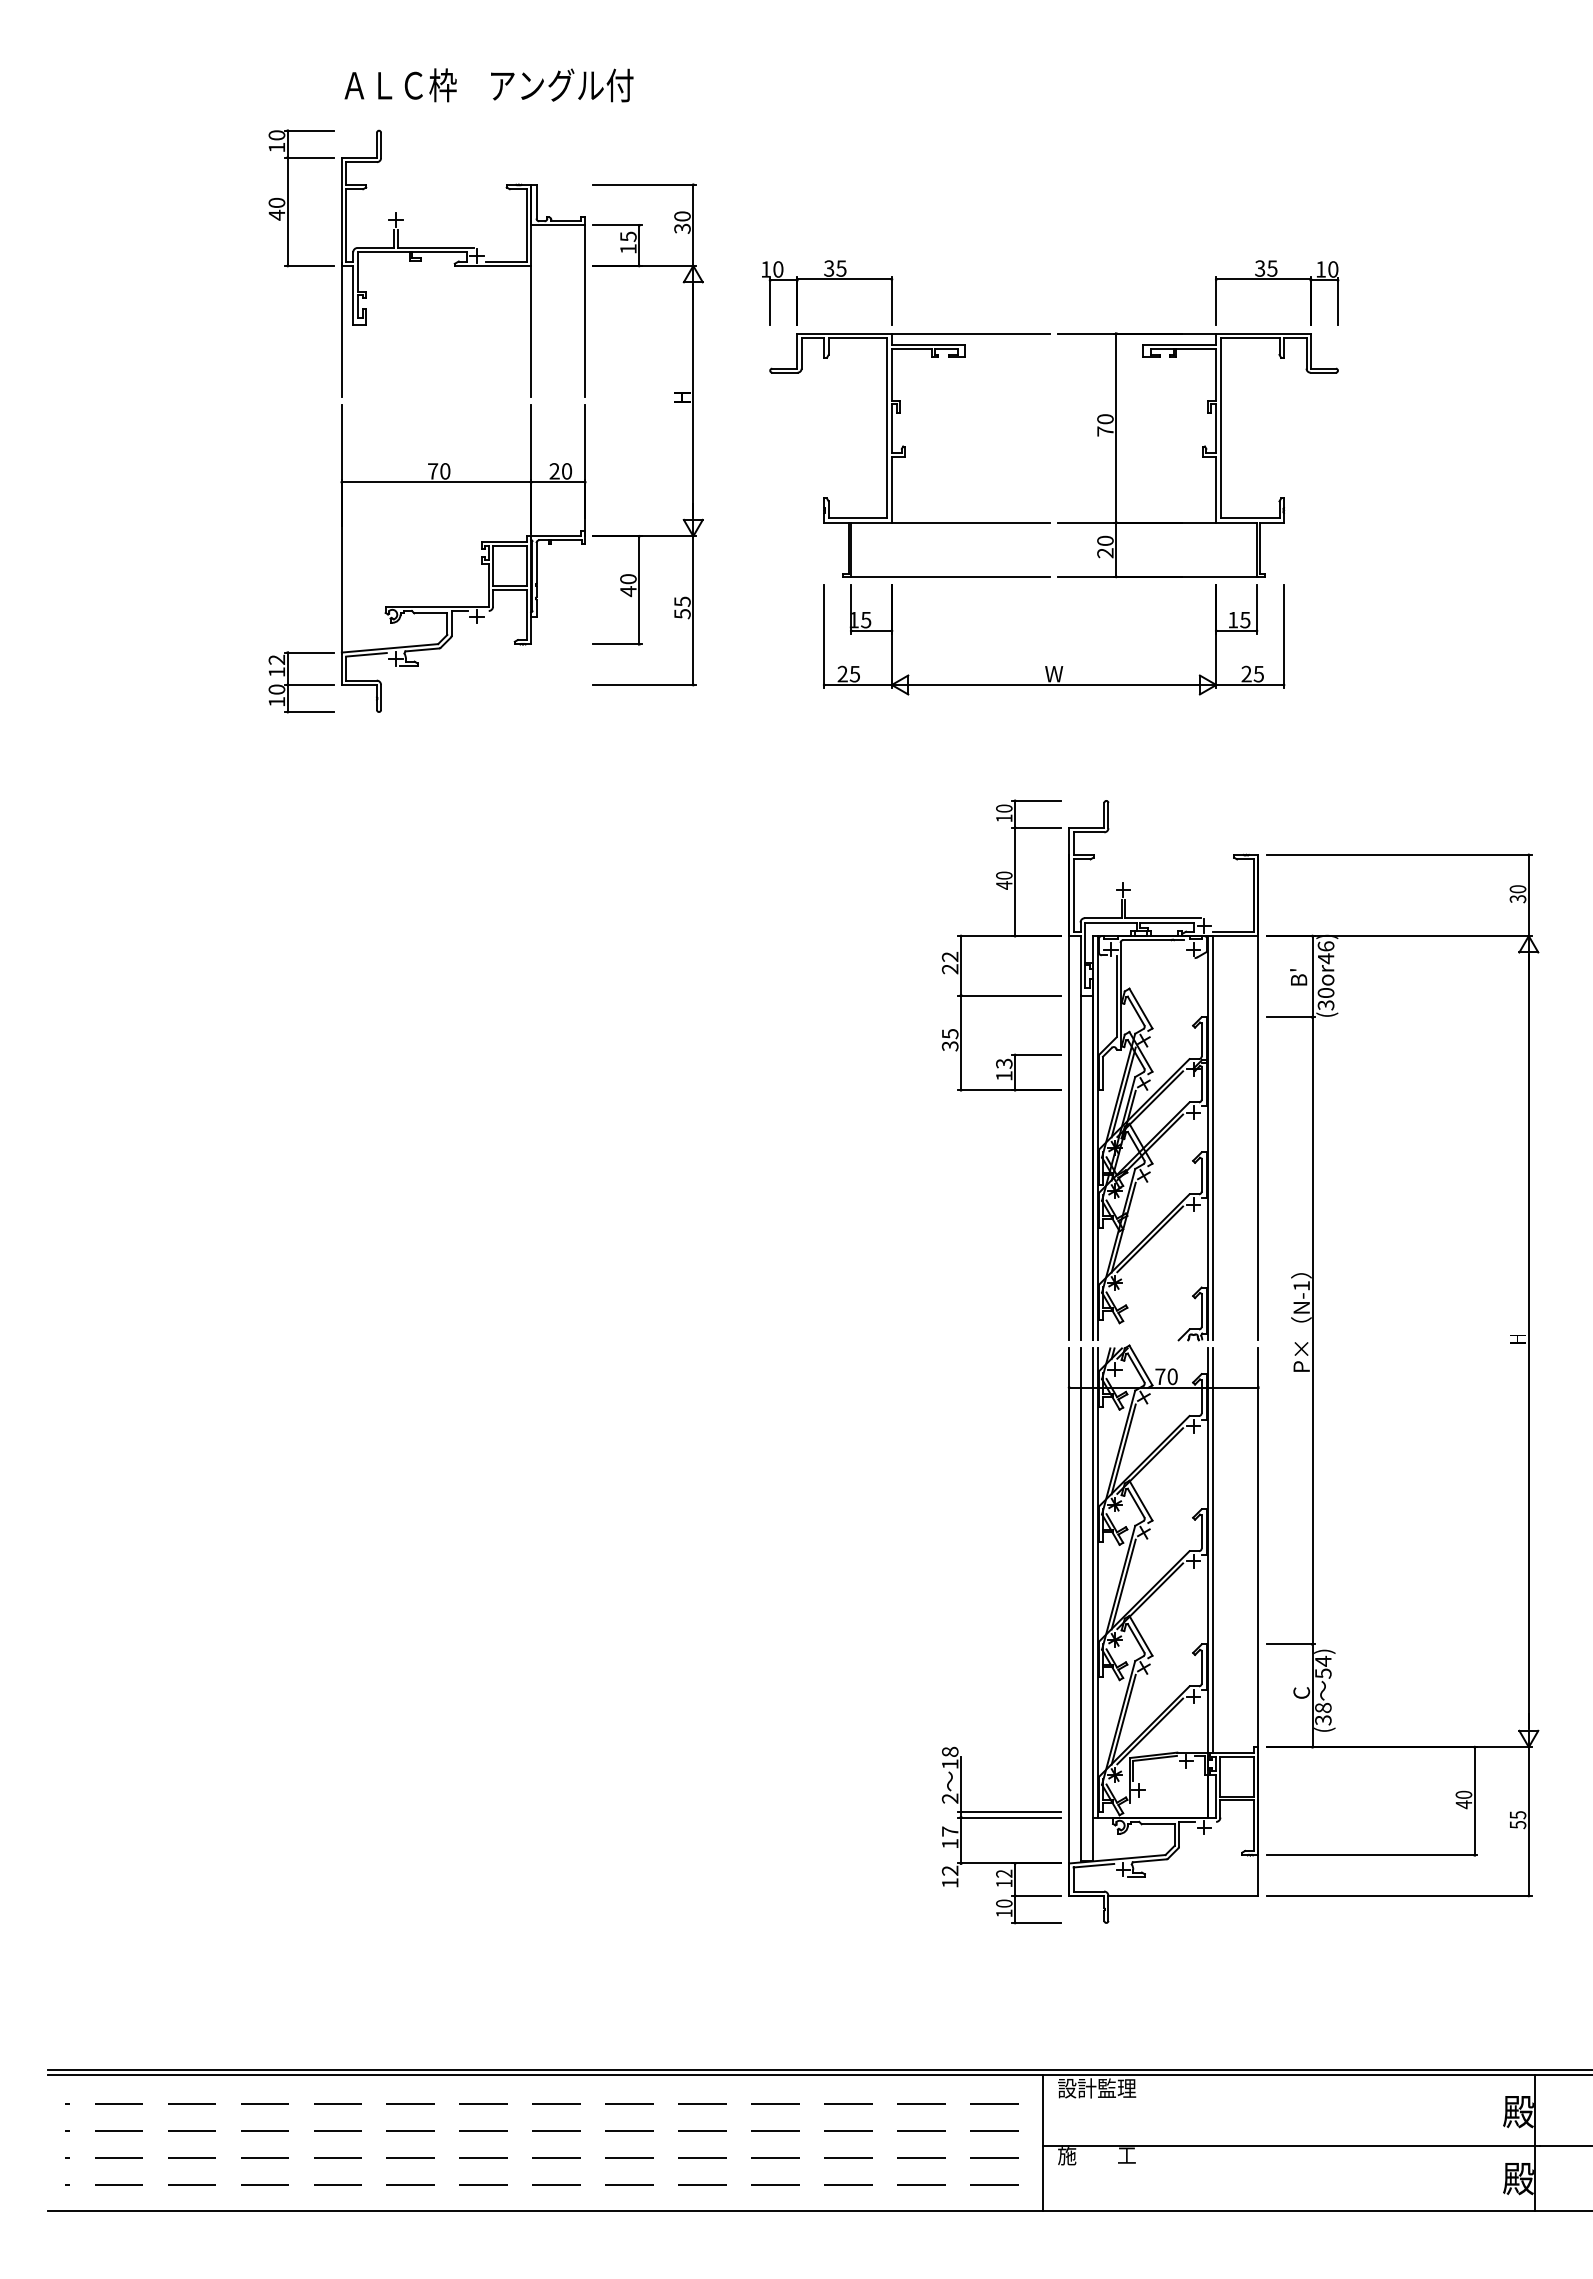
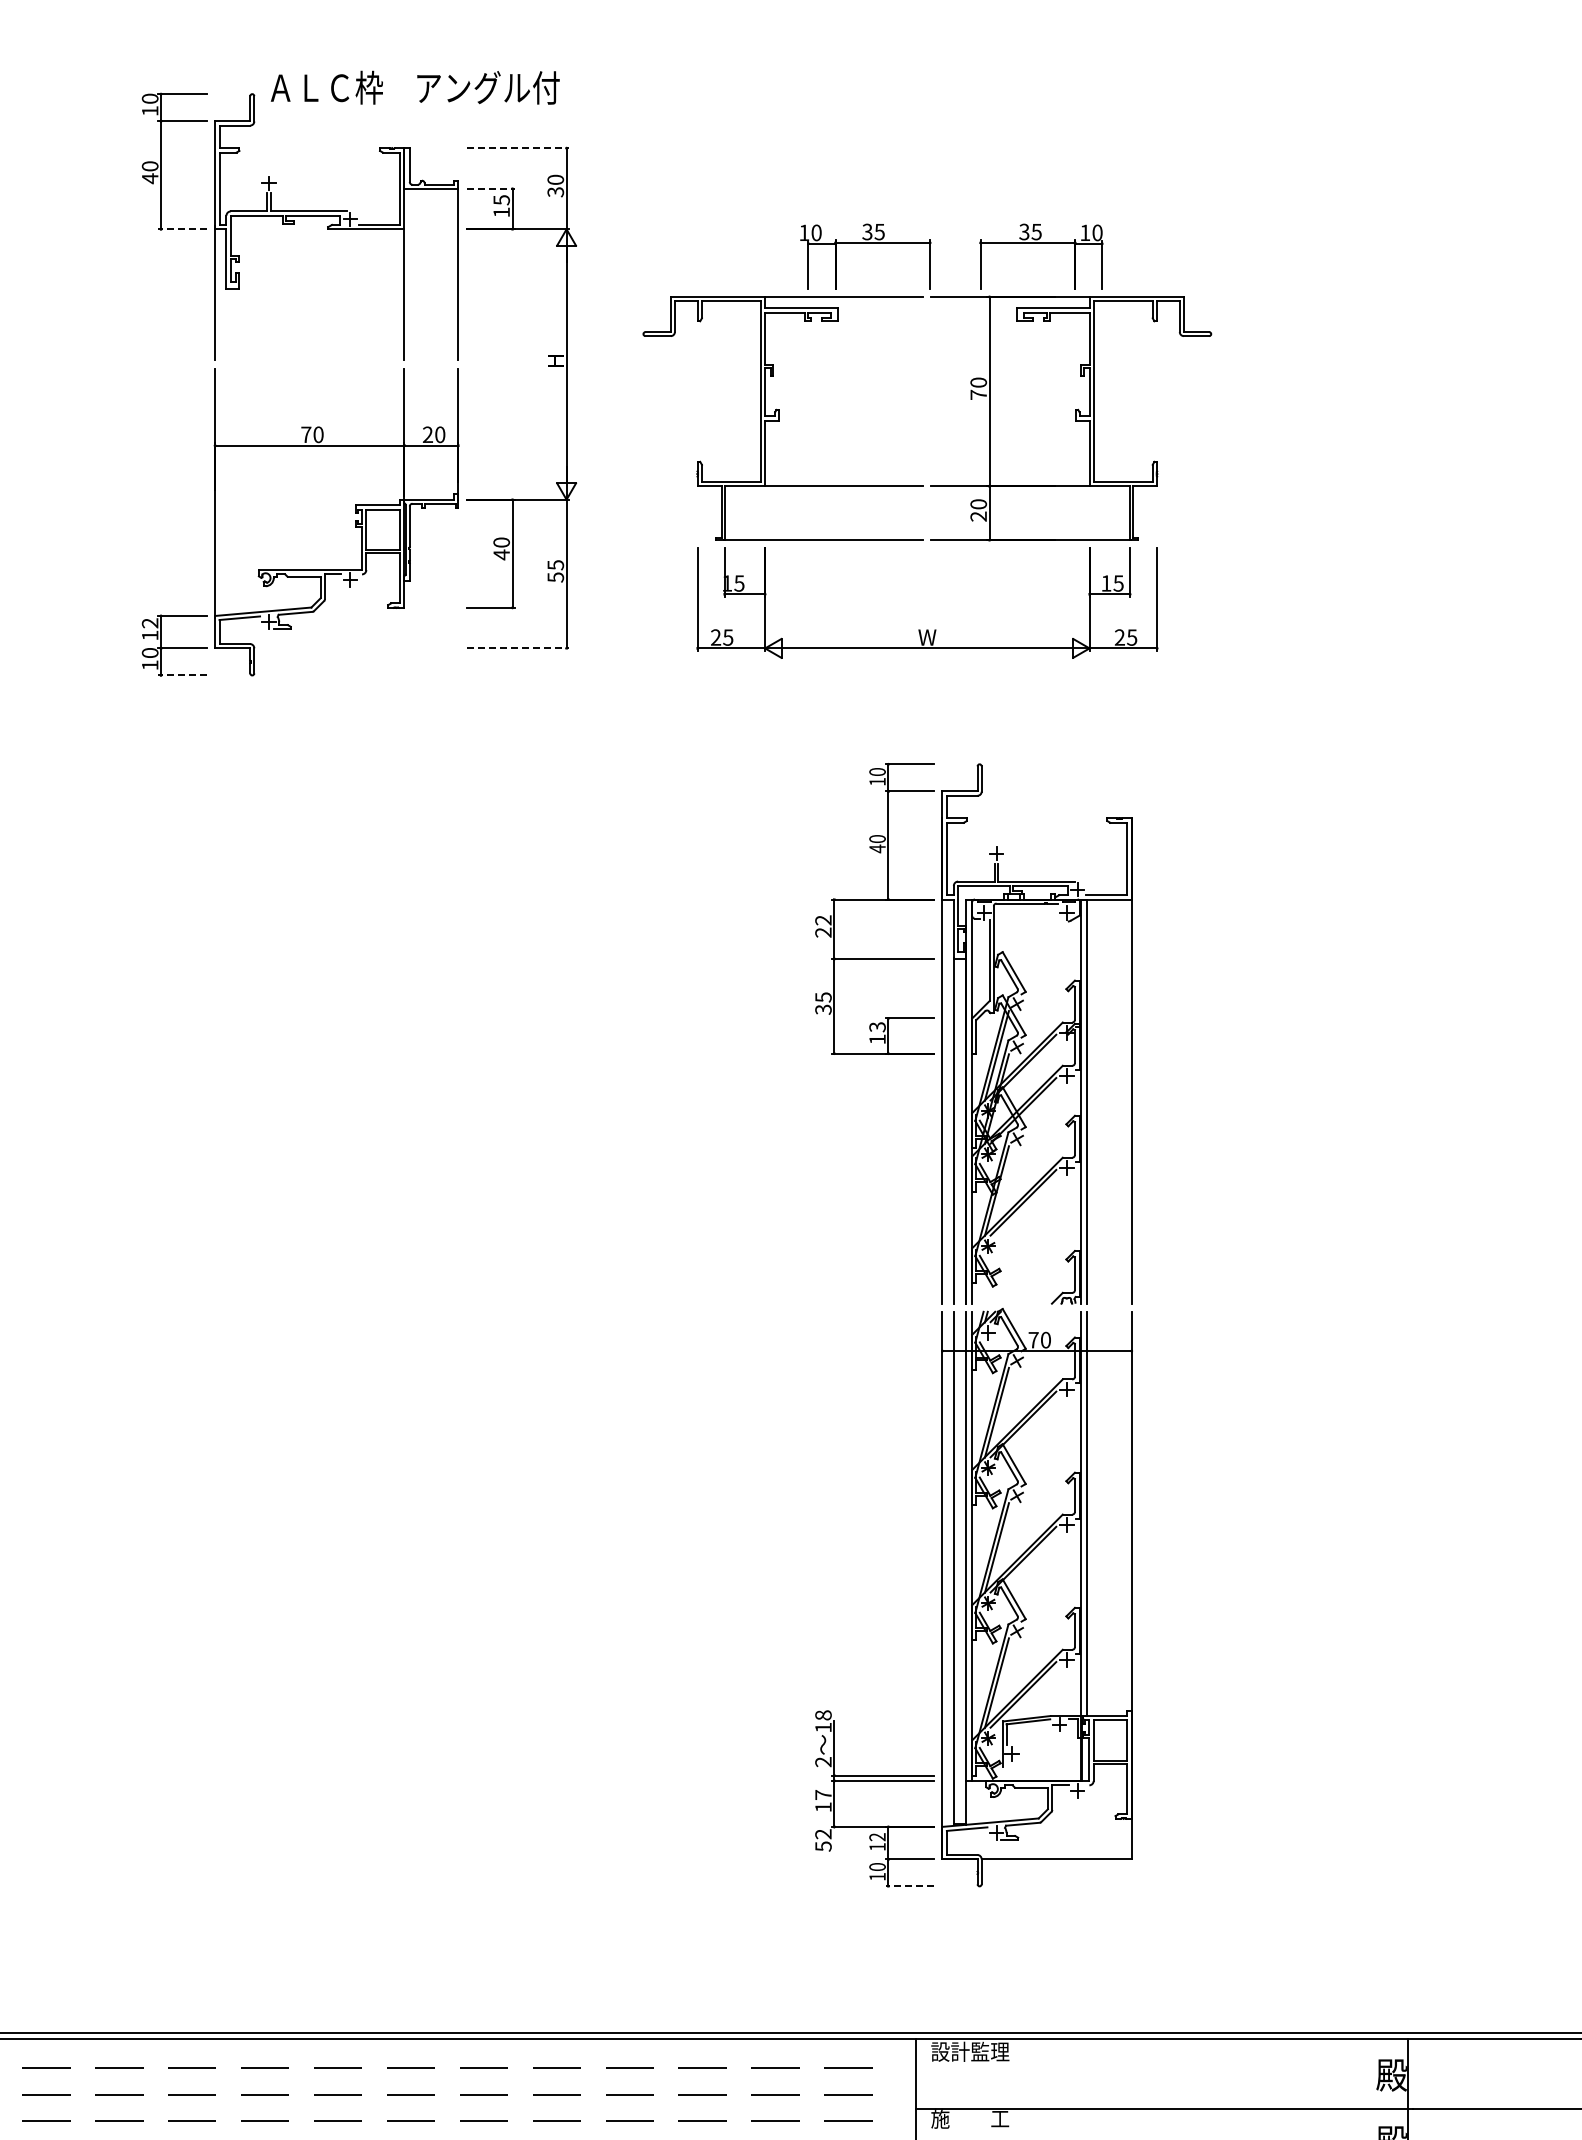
text: (488, 85) -> (414, 87), moved
line: (645, 184) -> (518, 147), solid -> dashed
line: (618, 225) -> (491, 188), solid -> dashed
line: (308, 265) -> (181, 228), solid -> dashed
part: (827, 279) -> (865, 242), moved
part: (1277, 279) -> (1041, 242), moved
line: (645, 685) -> (518, 648), solid -> dashed
line: (308, 712) -> (181, 675), solid -> dashed
part: (1402, 1375) -> (1275, 1338), removed
text: (950, 1883) -> (823, 1846), 12 -> 52
line: (1036, 1922) -> (909, 1885), solid -> dashed

